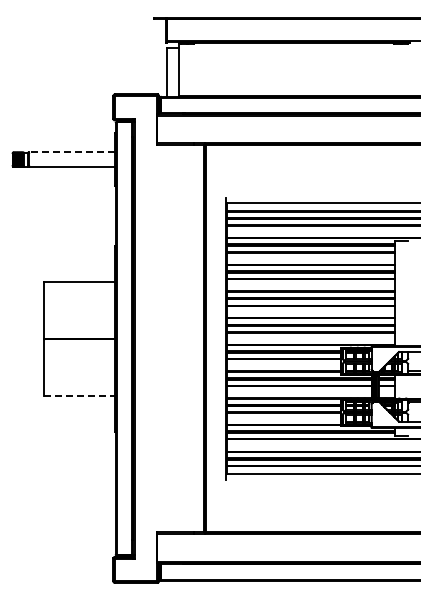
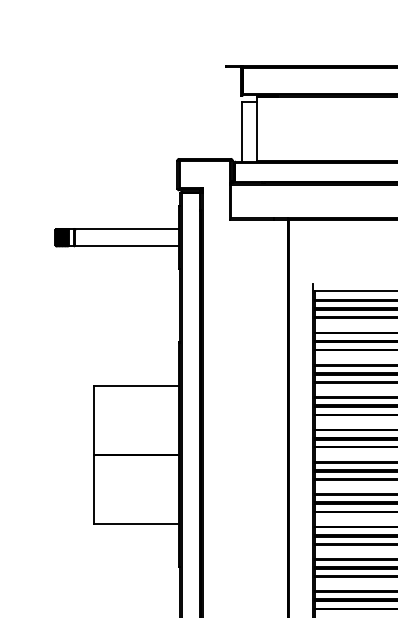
line: (71, 152) -> (126, 229), dashed -> solid
line: (80, 395) -> (137, 523), dashed -> solid

